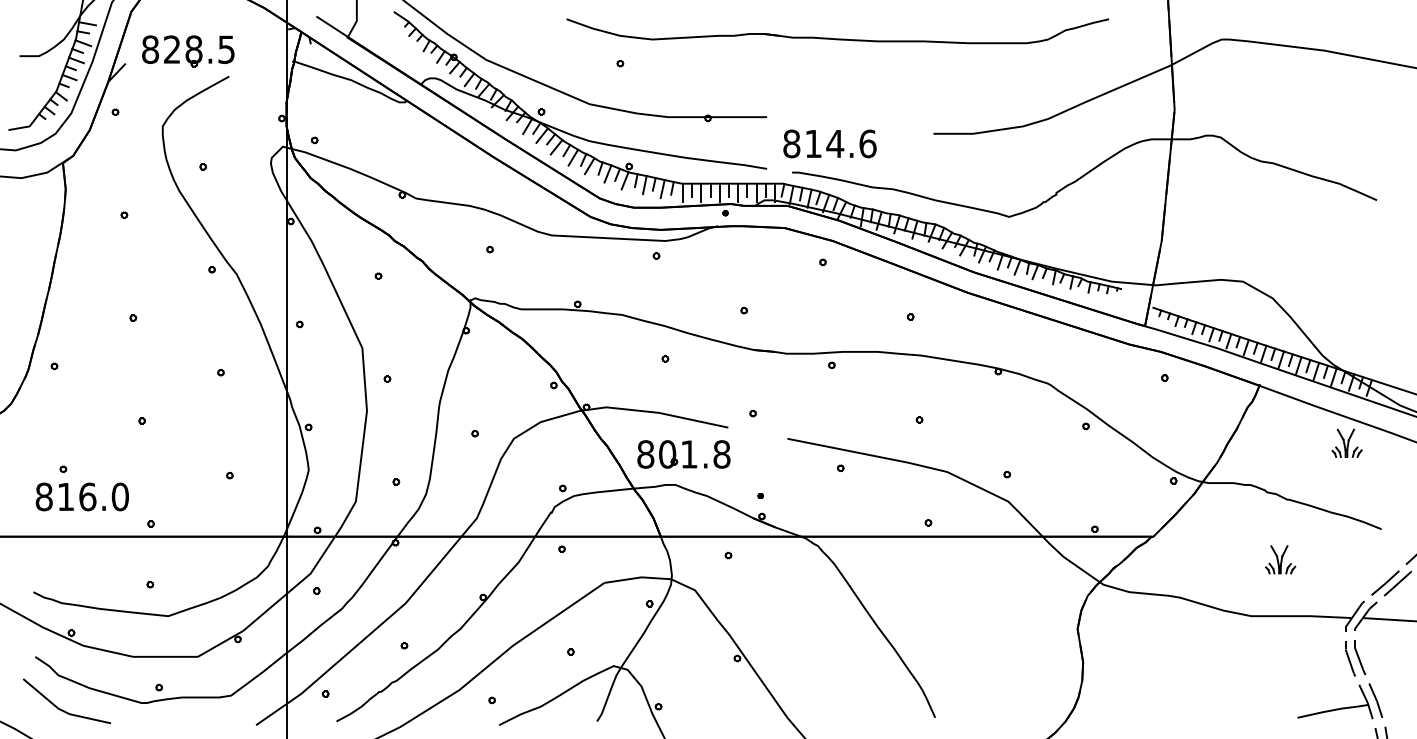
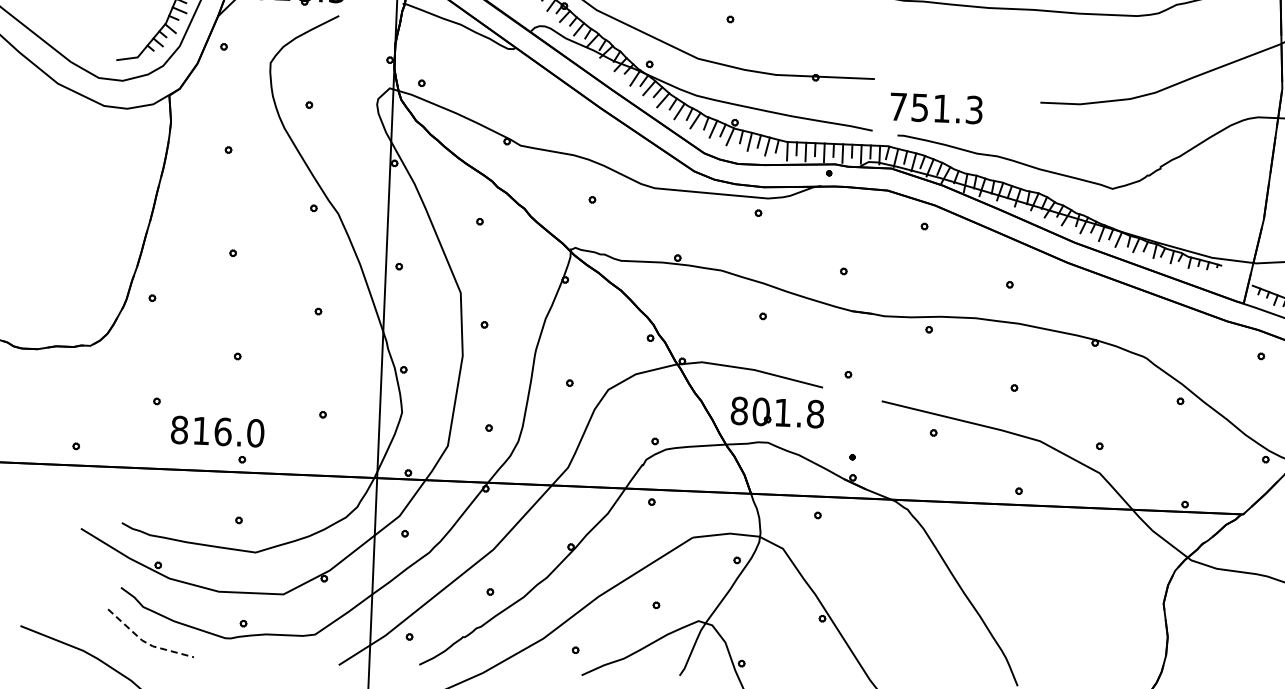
text: (829, 143) -> (936, 108), 814.6 -> 751.3
text: (81, 496) -> (216, 431), moved
line: (62, 710) -> (145, 642), solid -> dashed

